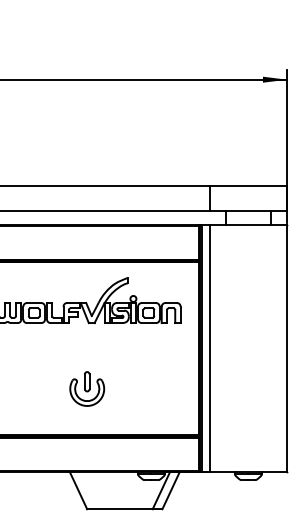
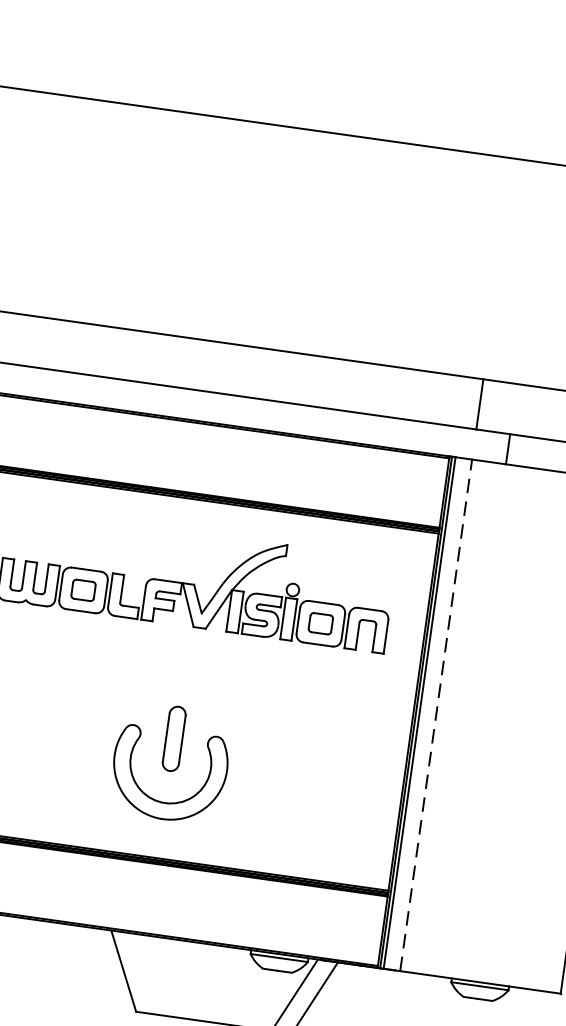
line: (209, 348) -> (435, 714), solid -> dashed
part: (87, 388) -> (171, 761), size x1.6

